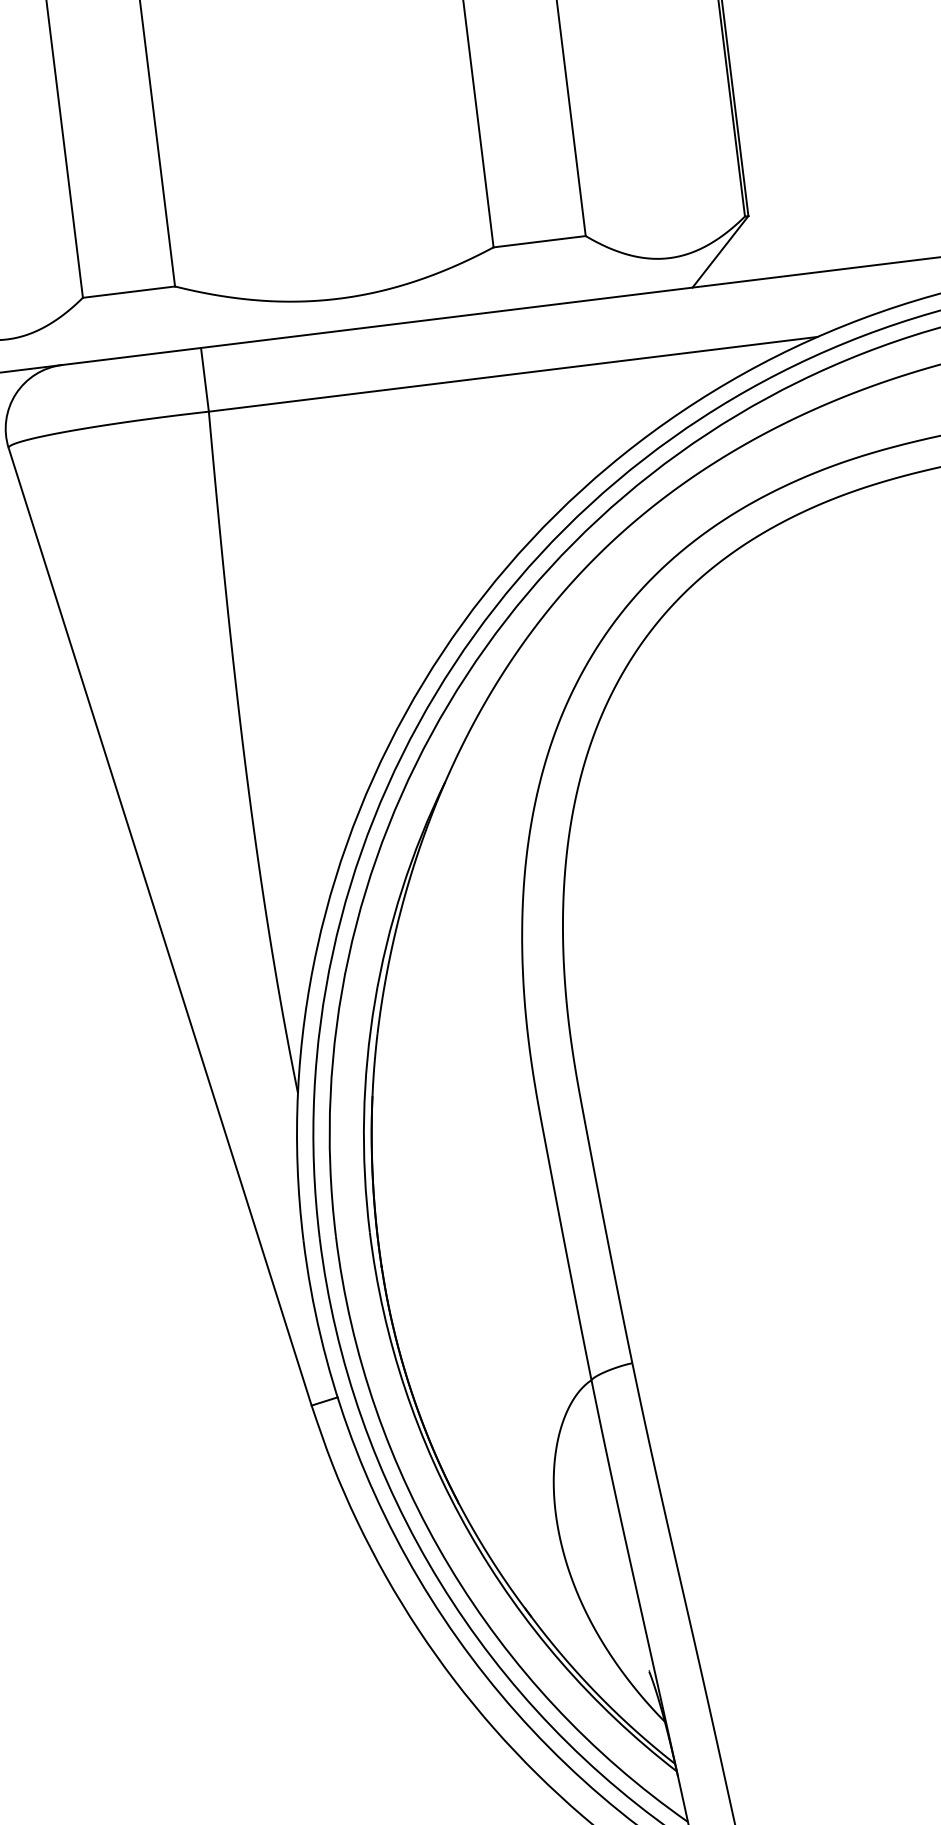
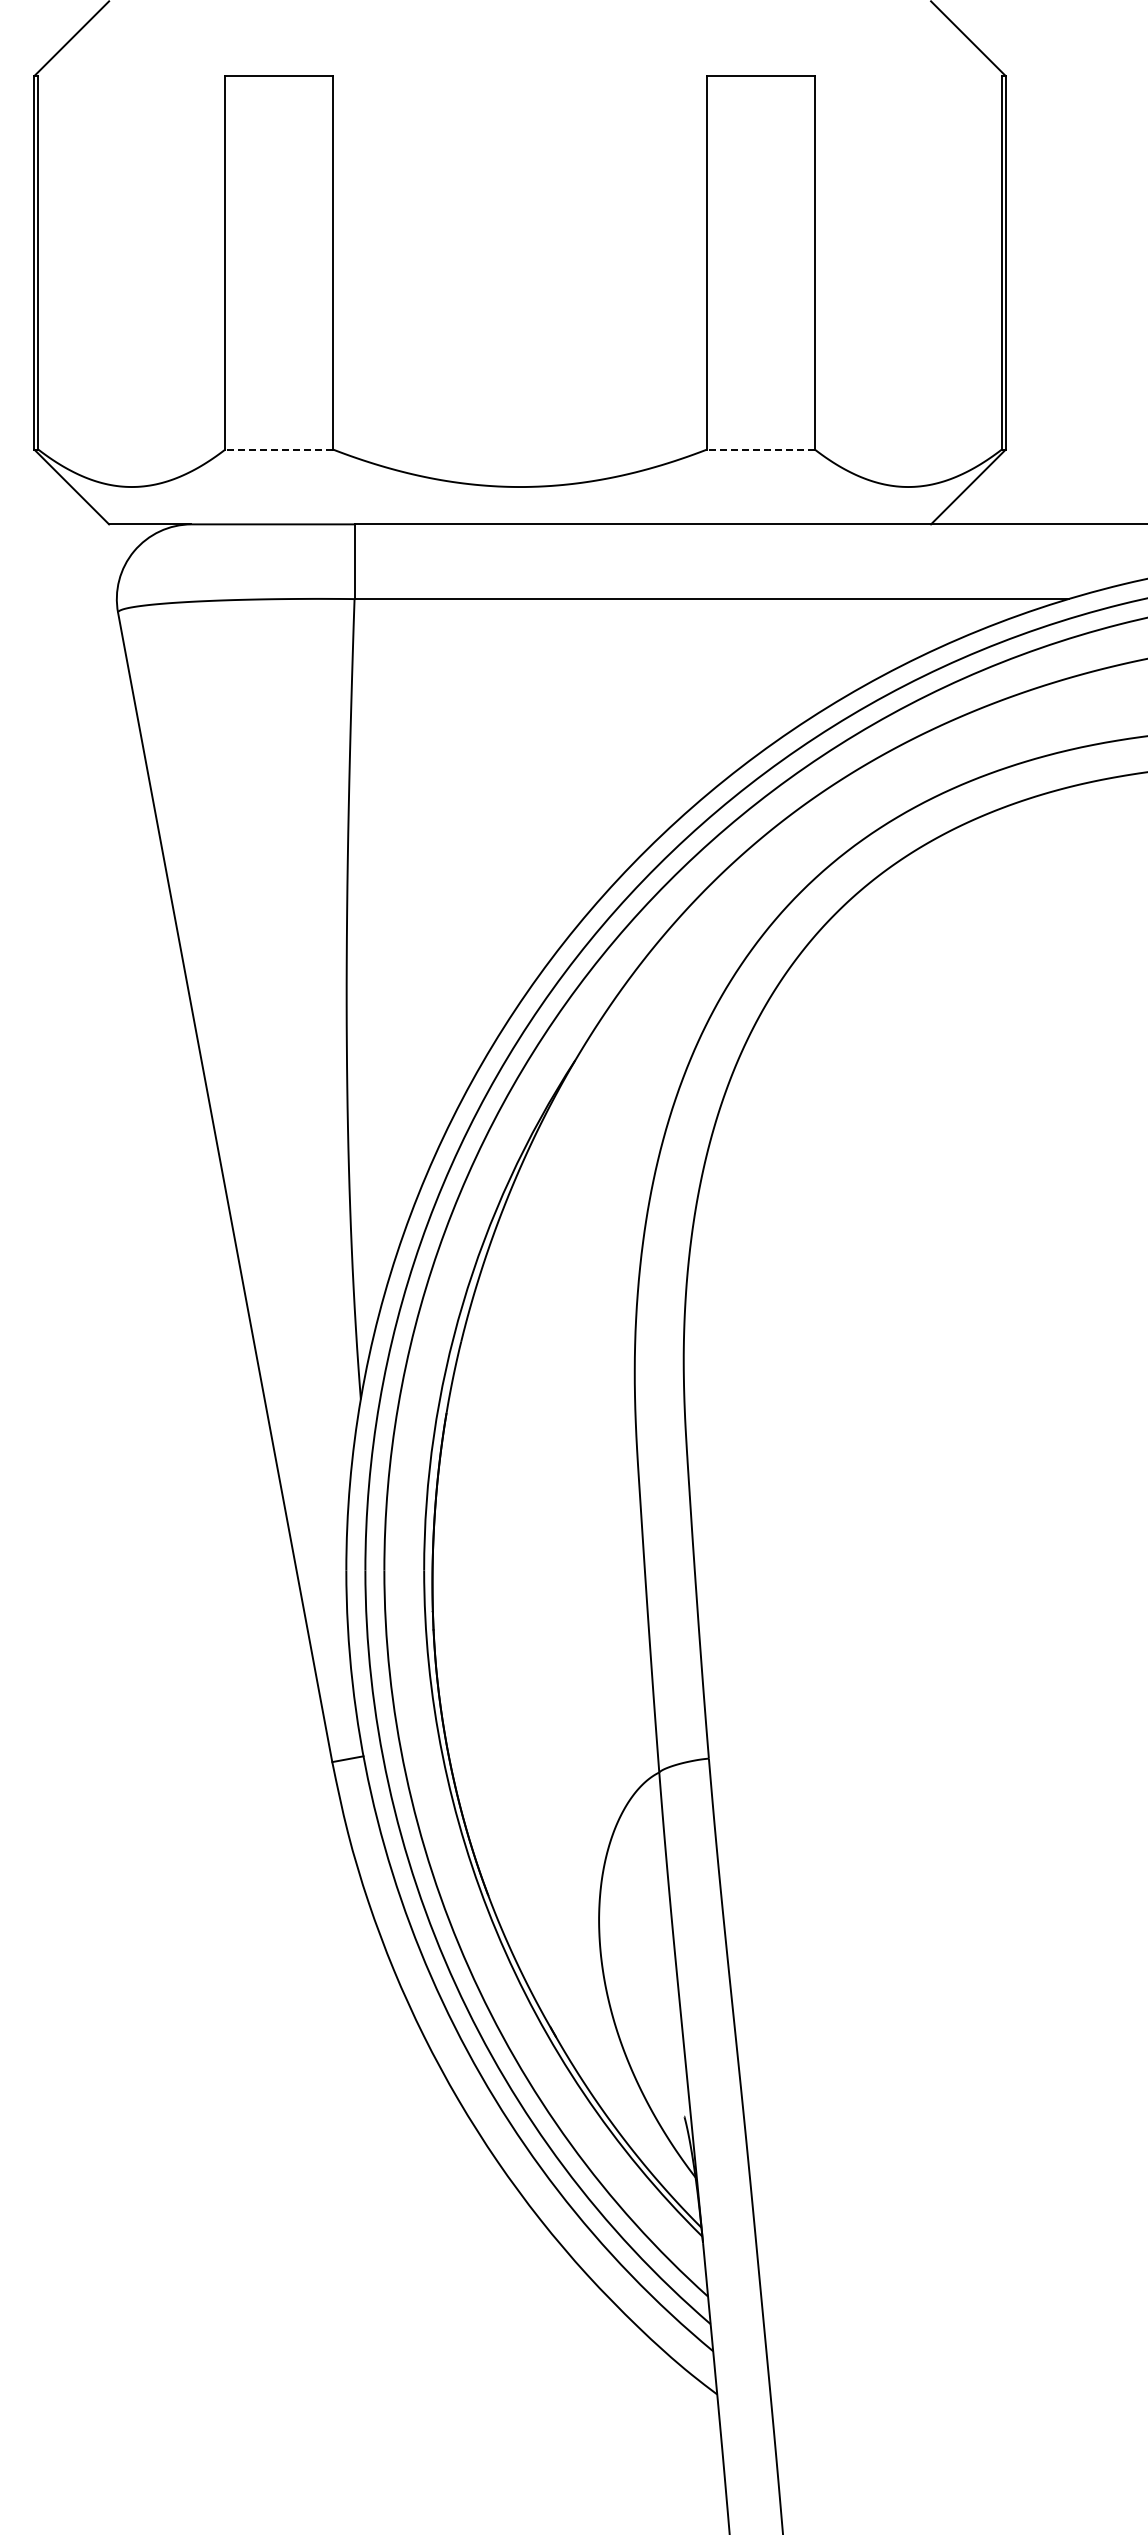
line: (539, 241) -> (760, 449), solid -> dashed
line: (128, 292) -> (278, 449), solid -> dashed

